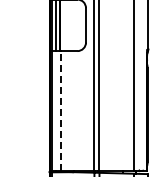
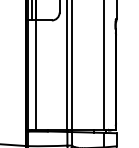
line: (60, 110) -> (36, 74), dashed -> solid

